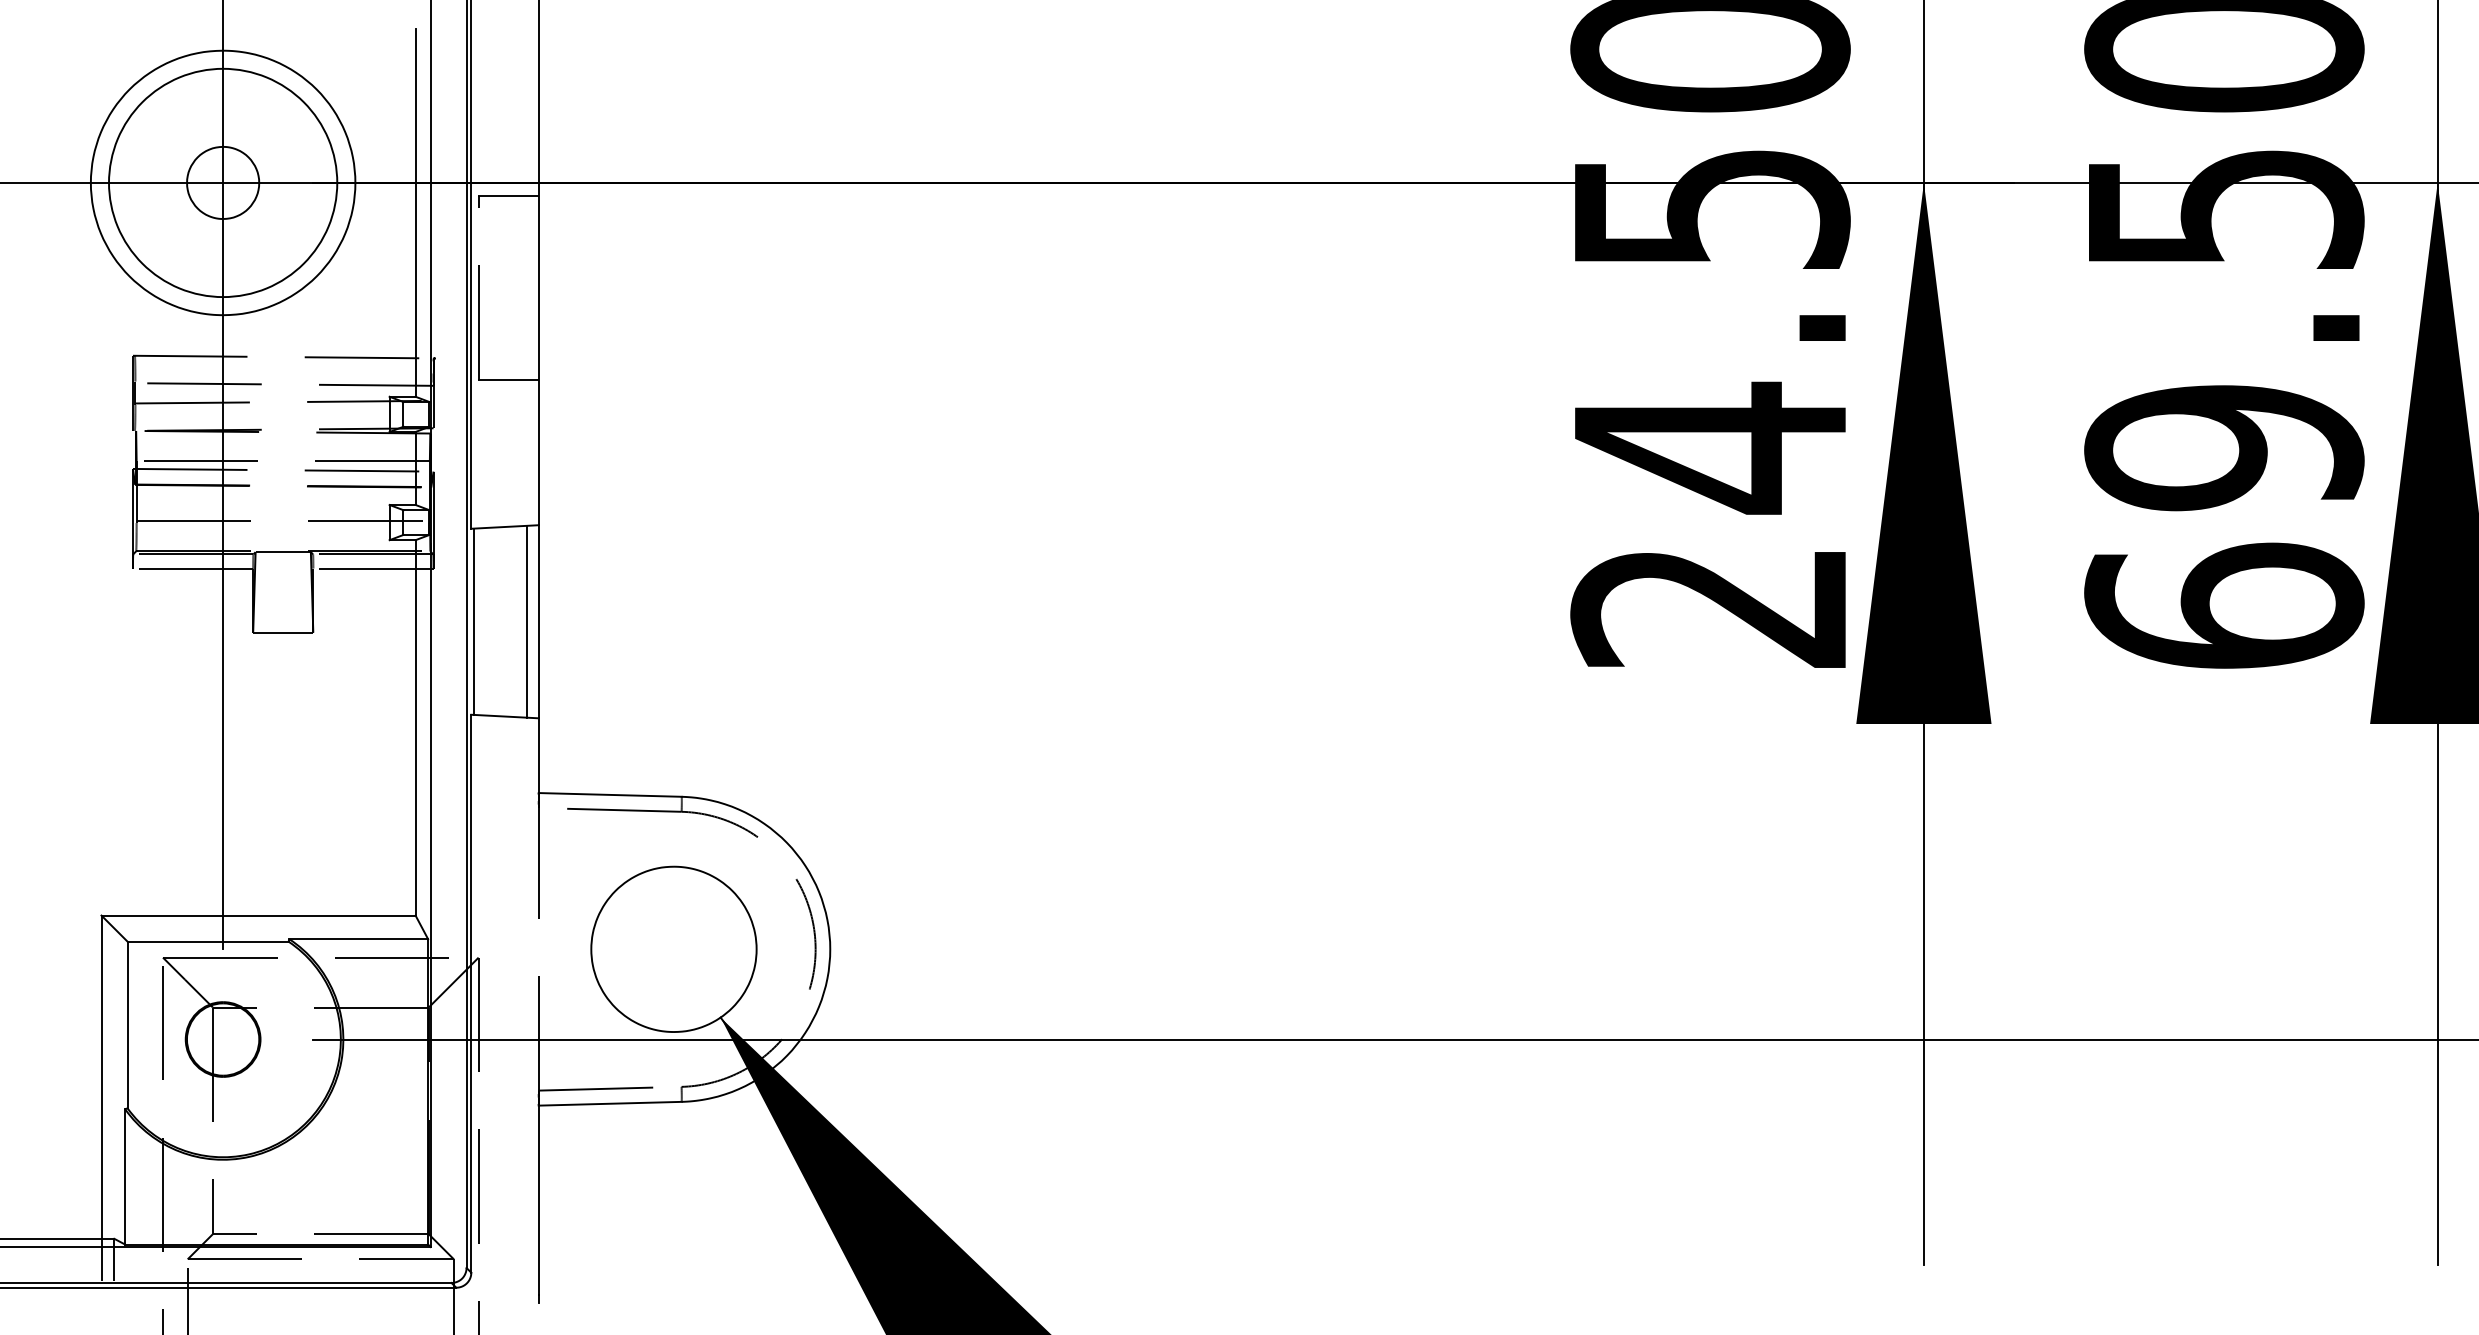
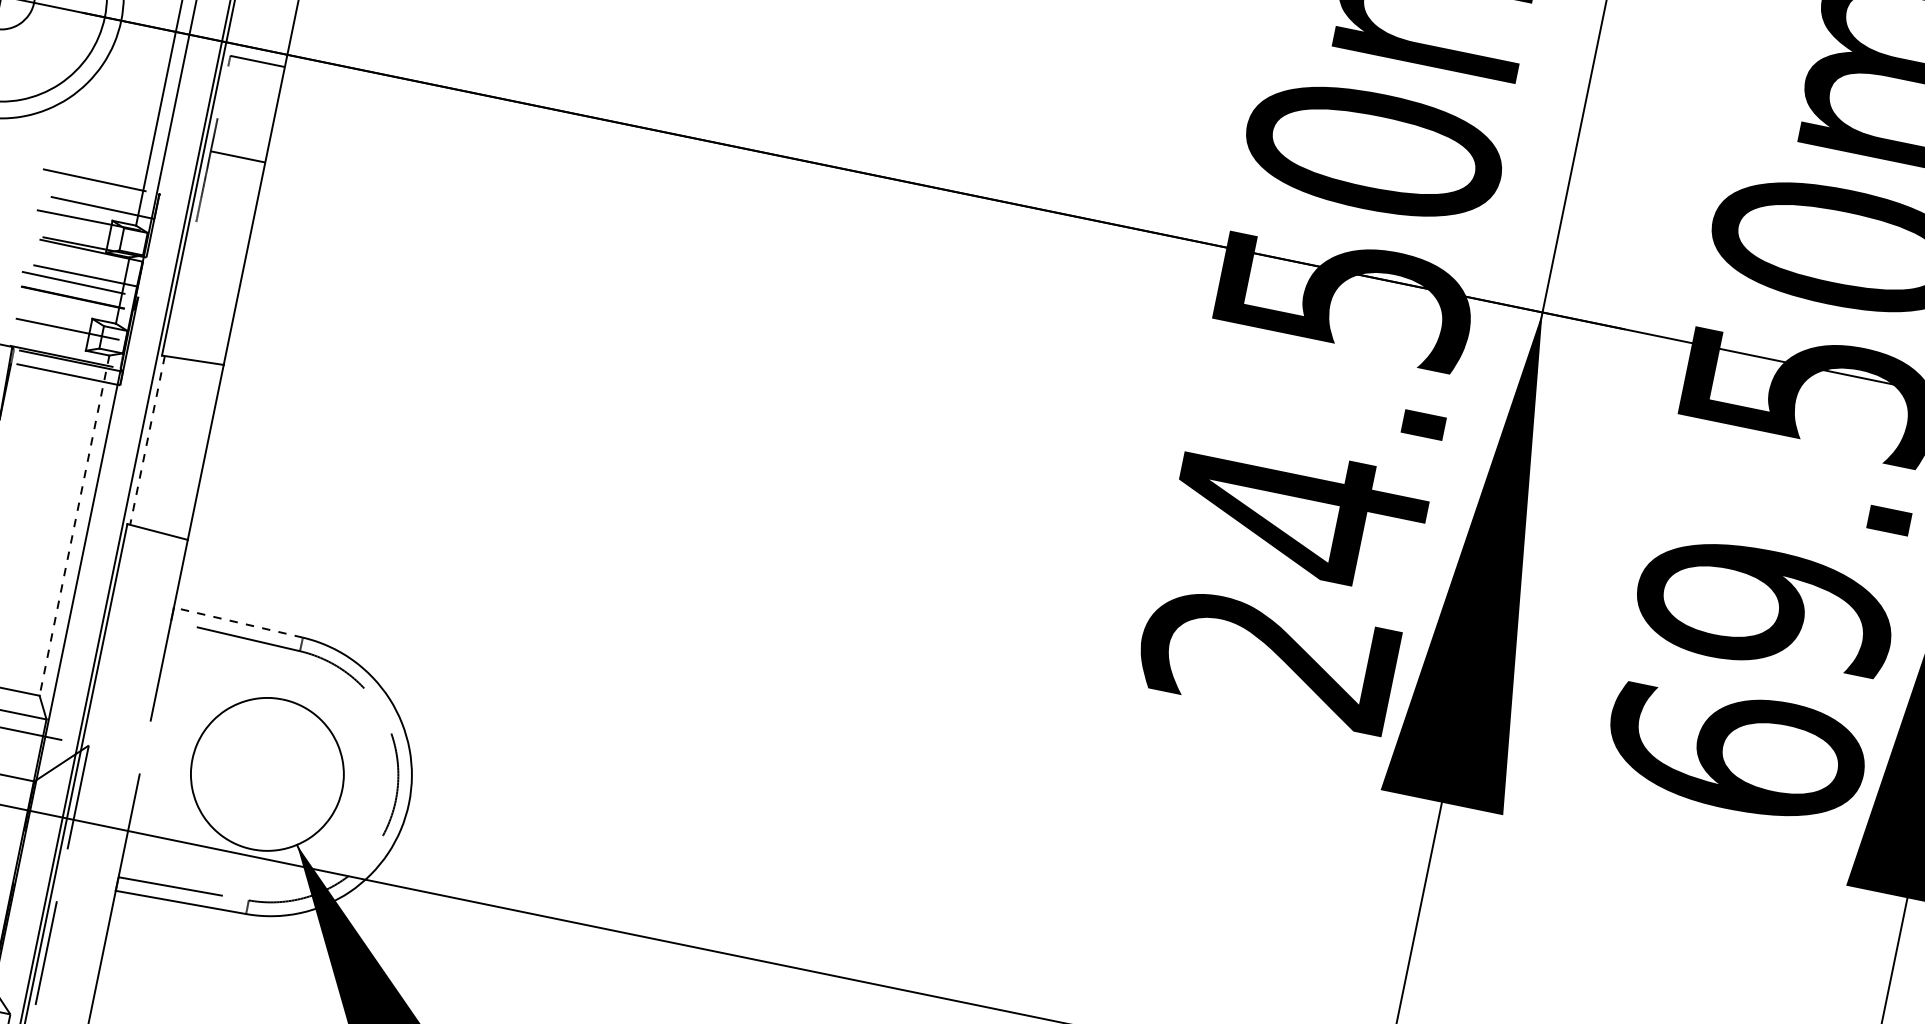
line: (508, 379) -> (237, 156), moved
line: (526, 621) -> (194, 449), removed
line: (474, 622) -> (147, 441), solid -> dashed
line: (415, 727) -> (74, 525), solid -> dashed
line: (609, 794) -> (237, 622), solid -> dashed

